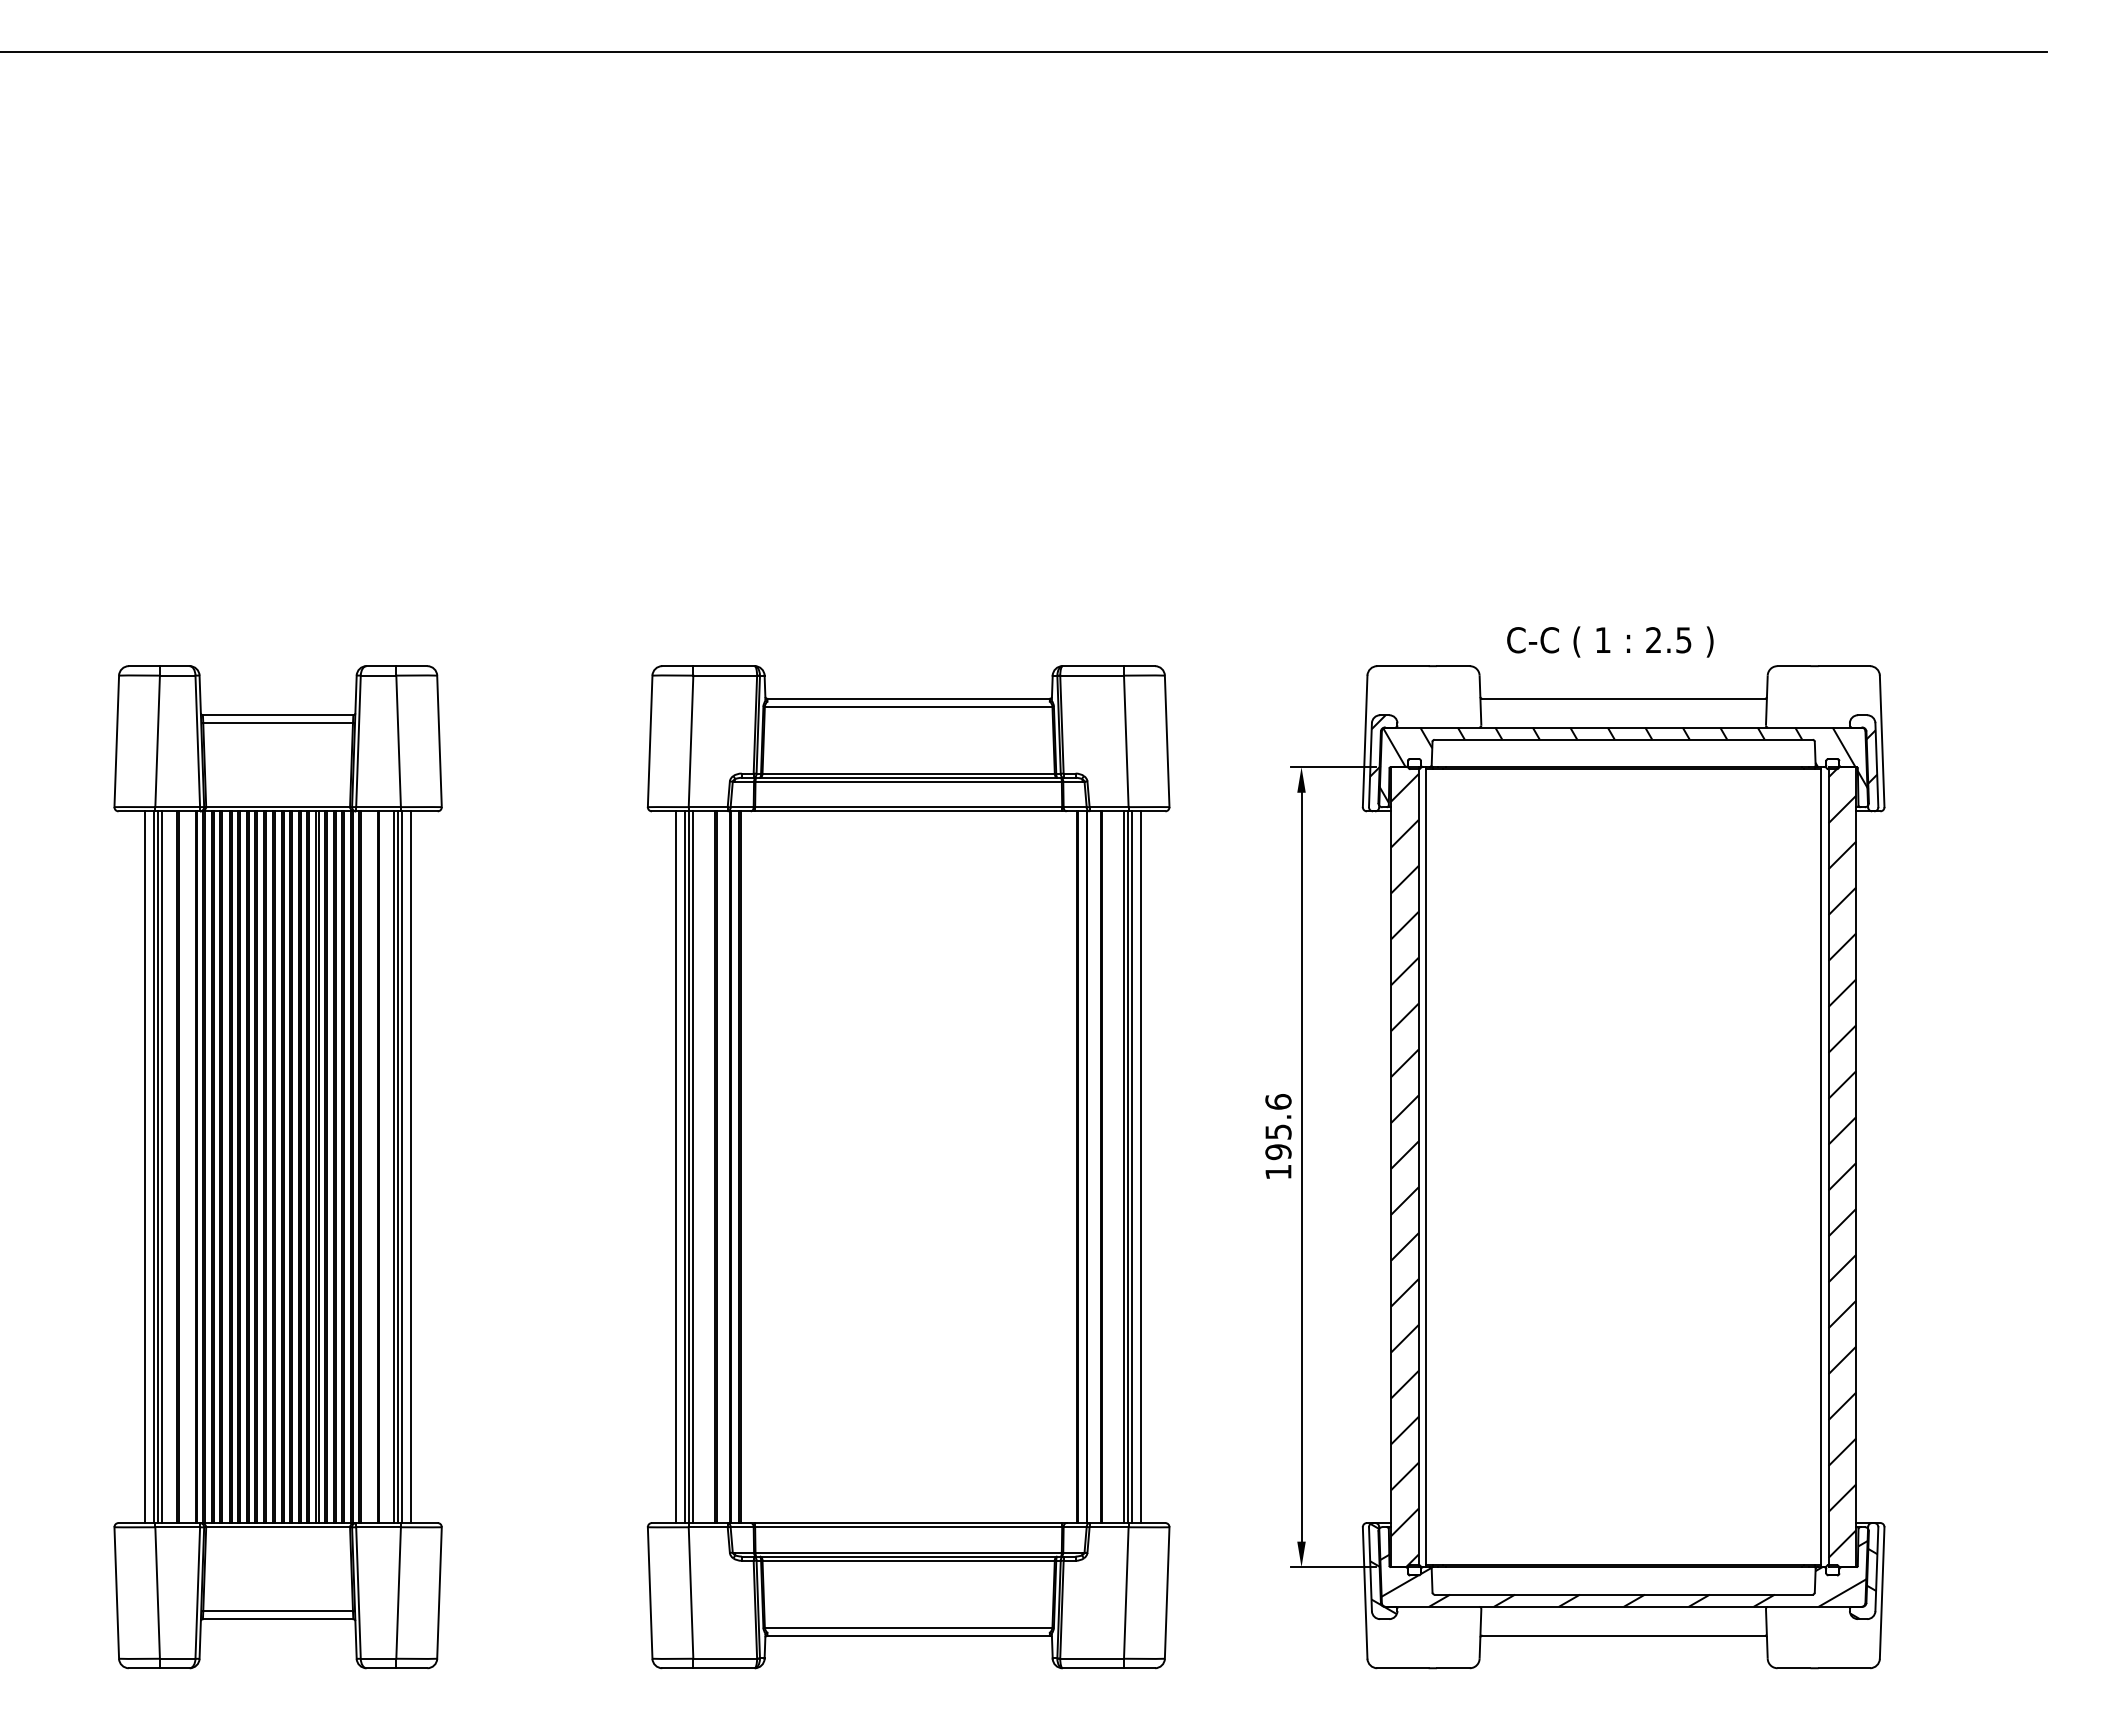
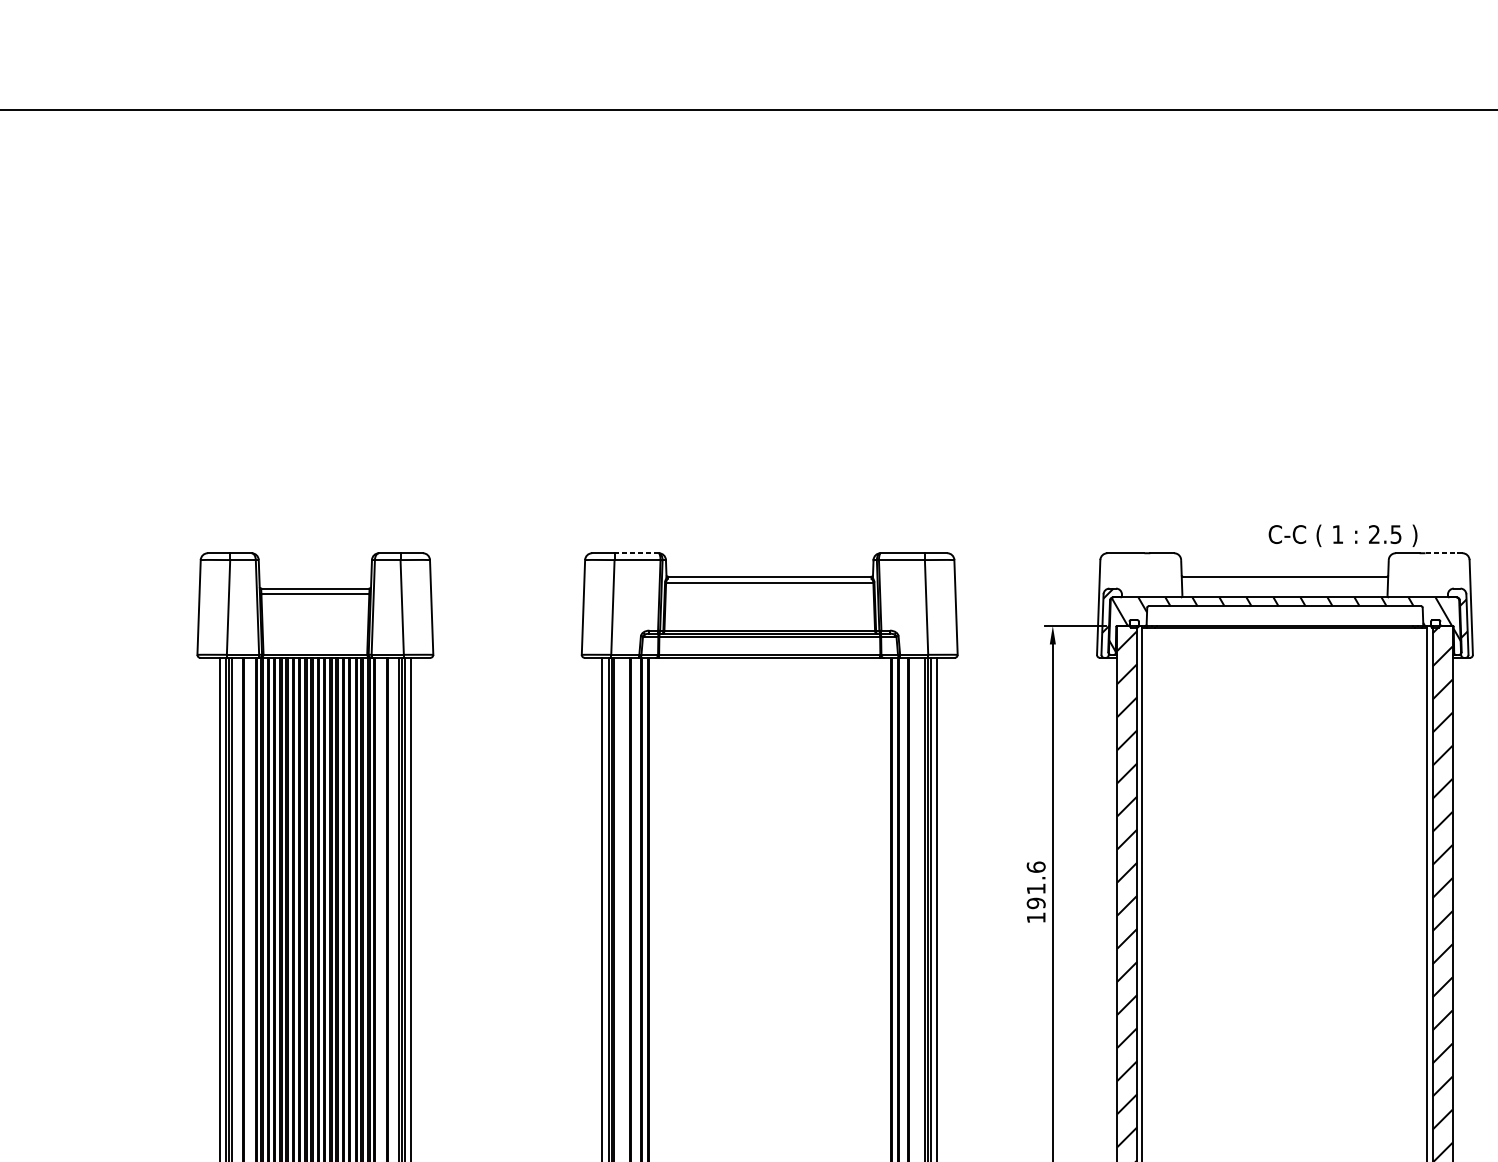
text: (1610, 641) -> (1343, 535), moved
line: (724, 666) -> (637, 553), solid -> dashed
line: (1844, 666) -> (1444, 553), solid -> dashed
text: (1278, 1131) -> (1036, 888), 195.6 -> 191.6

